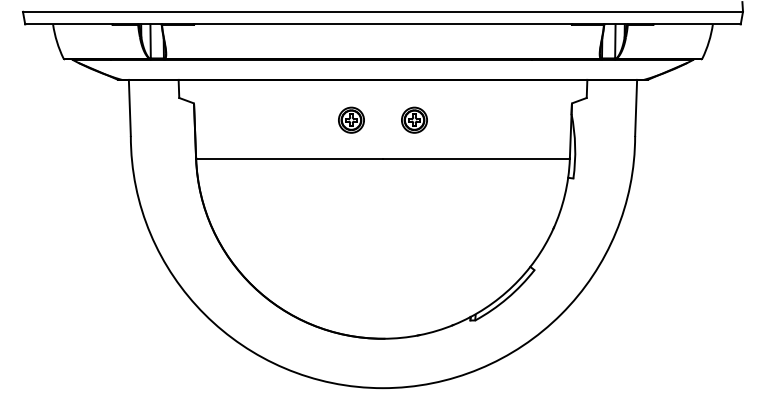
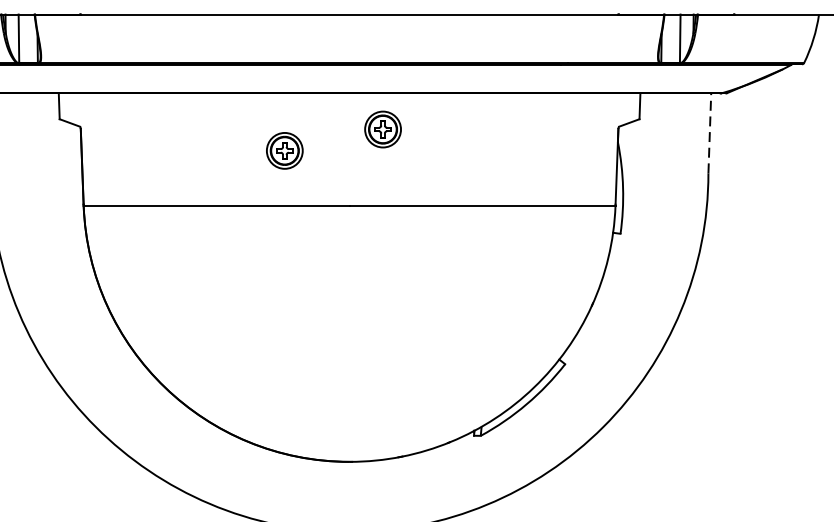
line: (636, 107) -> (710, 132), solid -> dashed
part: (351, 119) -> (284, 149), moved
part: (414, 119) -> (383, 128), moved

